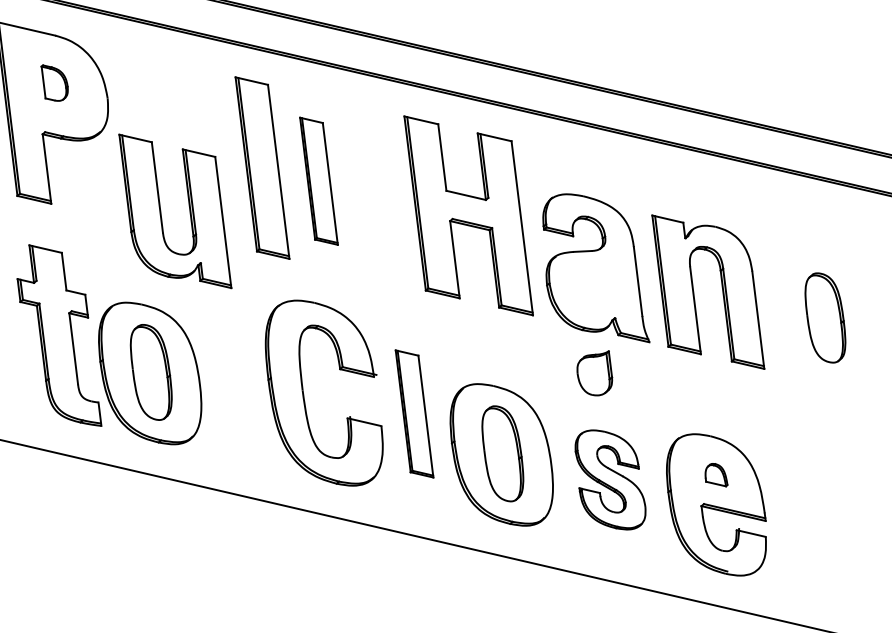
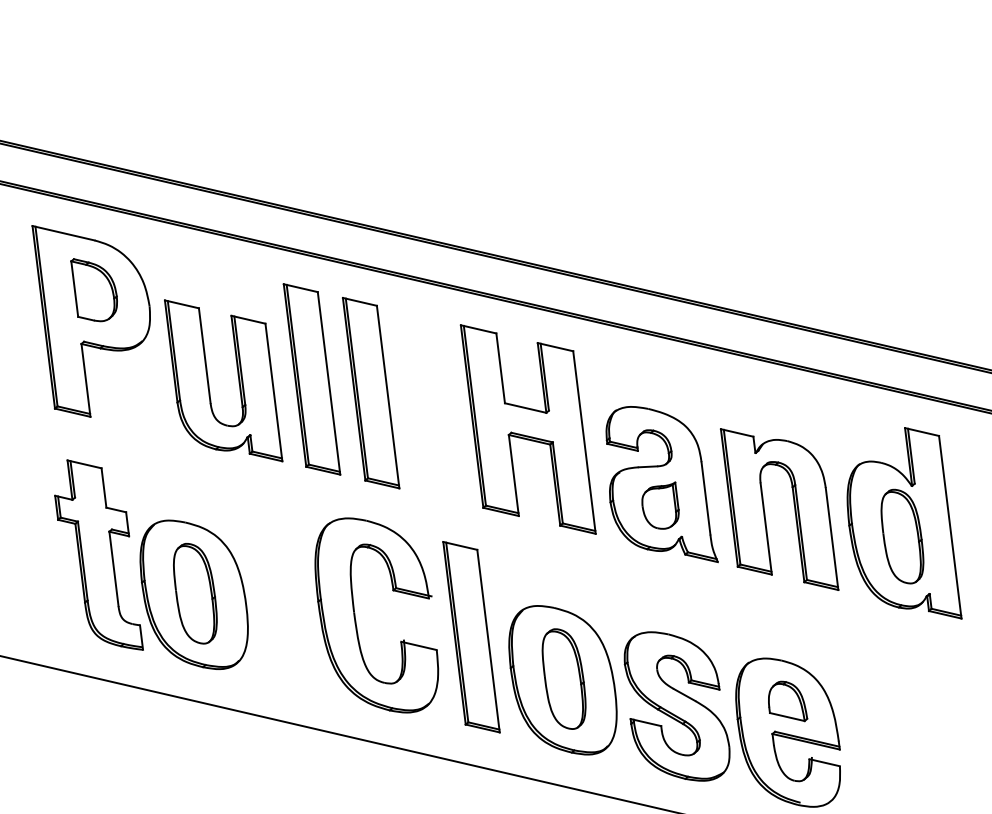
part: (54, 83) -> (93, 290), size x1.67
part: (319, 181) -> (371, 393), size x1.43
part: (161, 213) -> (209, 383), moved
part: (827, 305) -> (904, 523), added
part: (594, 373) -> (660, 505), moved
part: (414, 414) -> (471, 637), size x1.43
part: (716, 475) -> (788, 701), size x1.67
part: (610, 479) -> (676, 706), size x1.43

